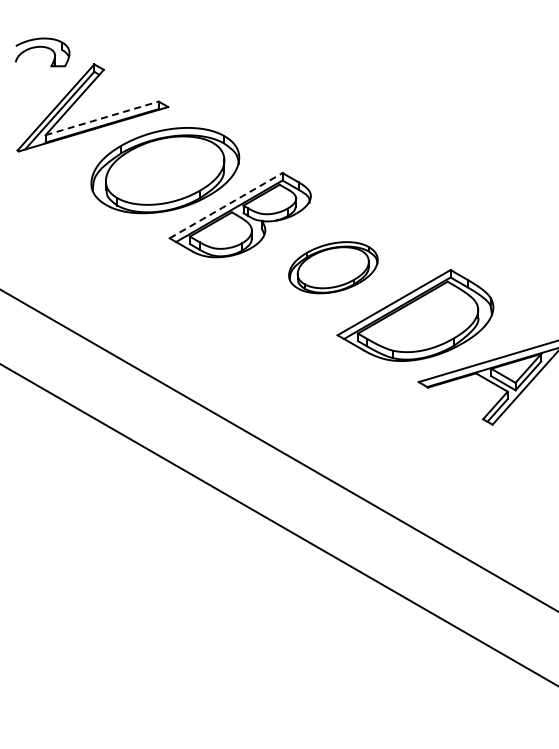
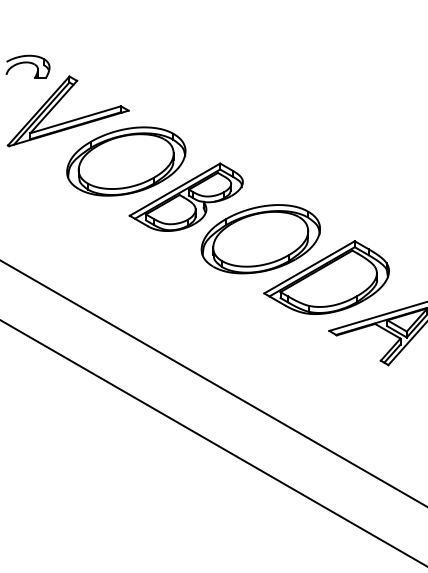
line: (102, 118) -> (76, 119), dashed -> solid
line: (226, 205) -> (175, 189), dashed -> solid
part: (333, 267) -> (261, 239), size x1.67

